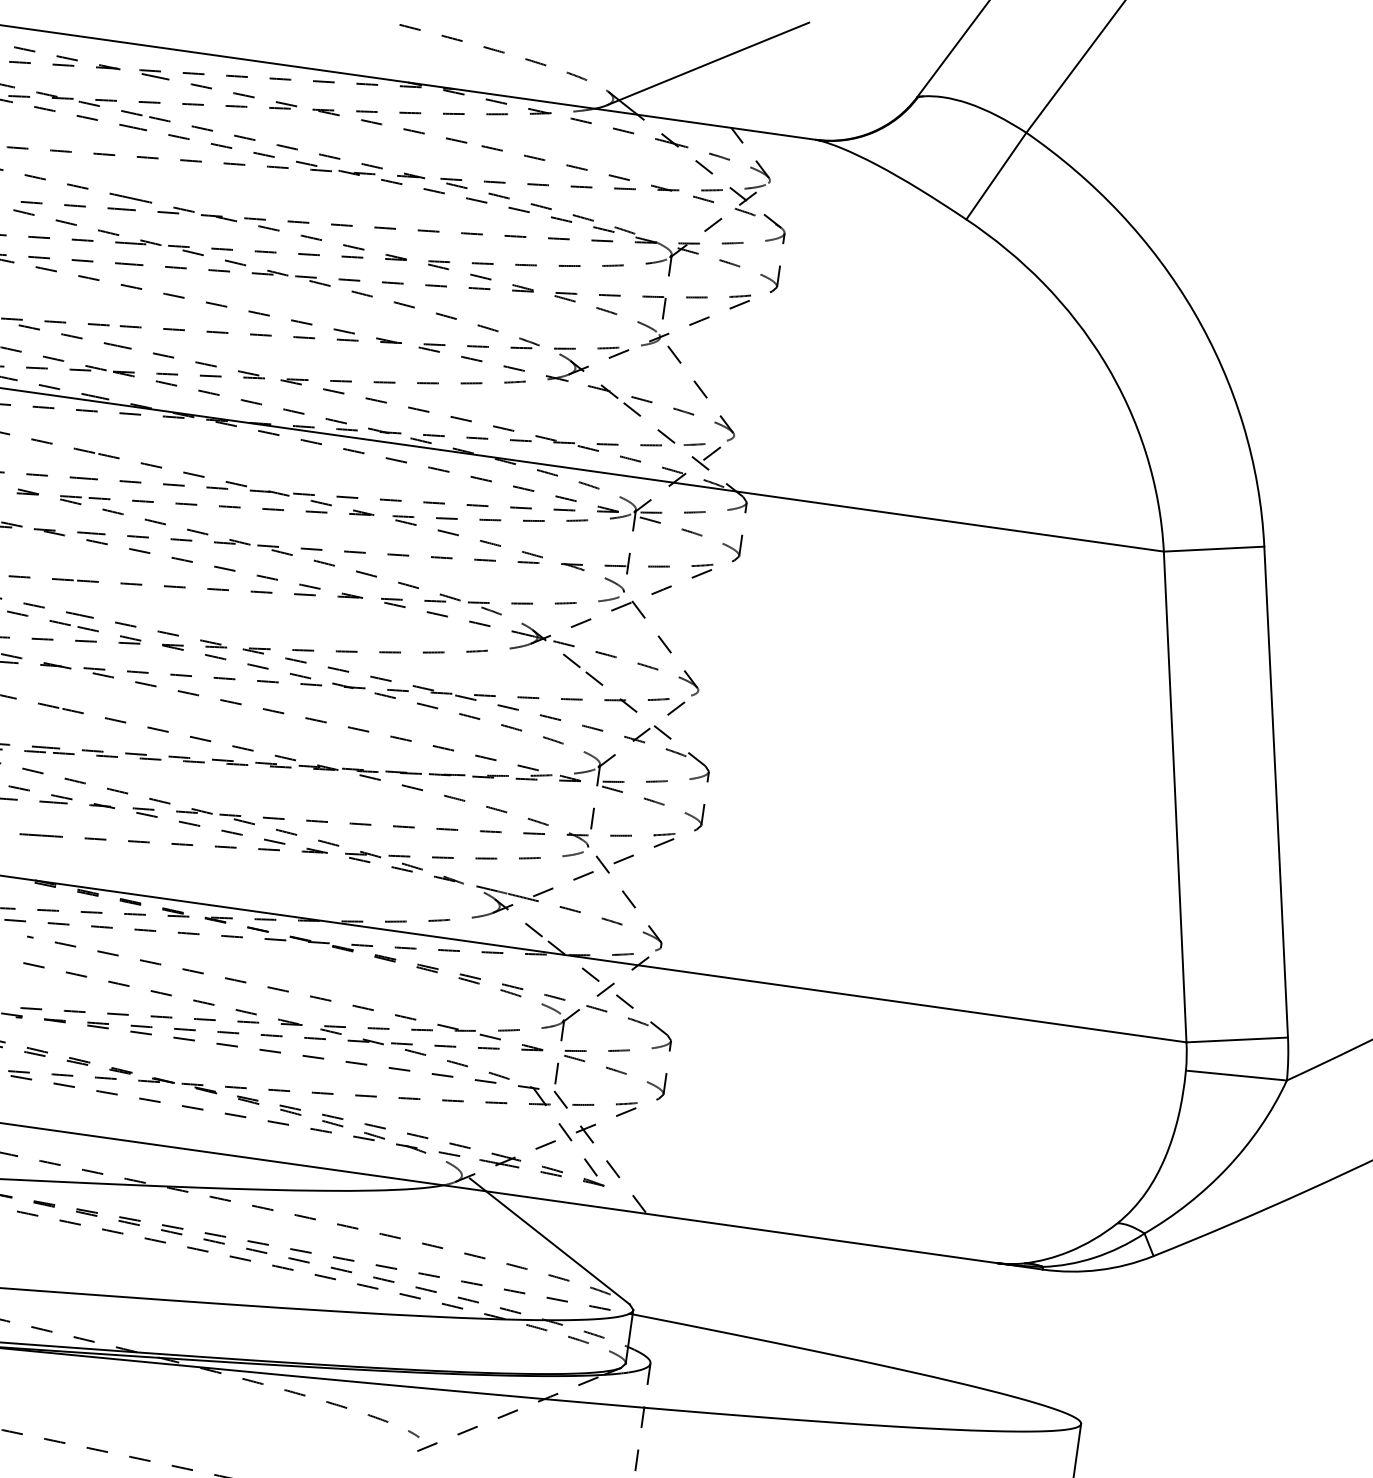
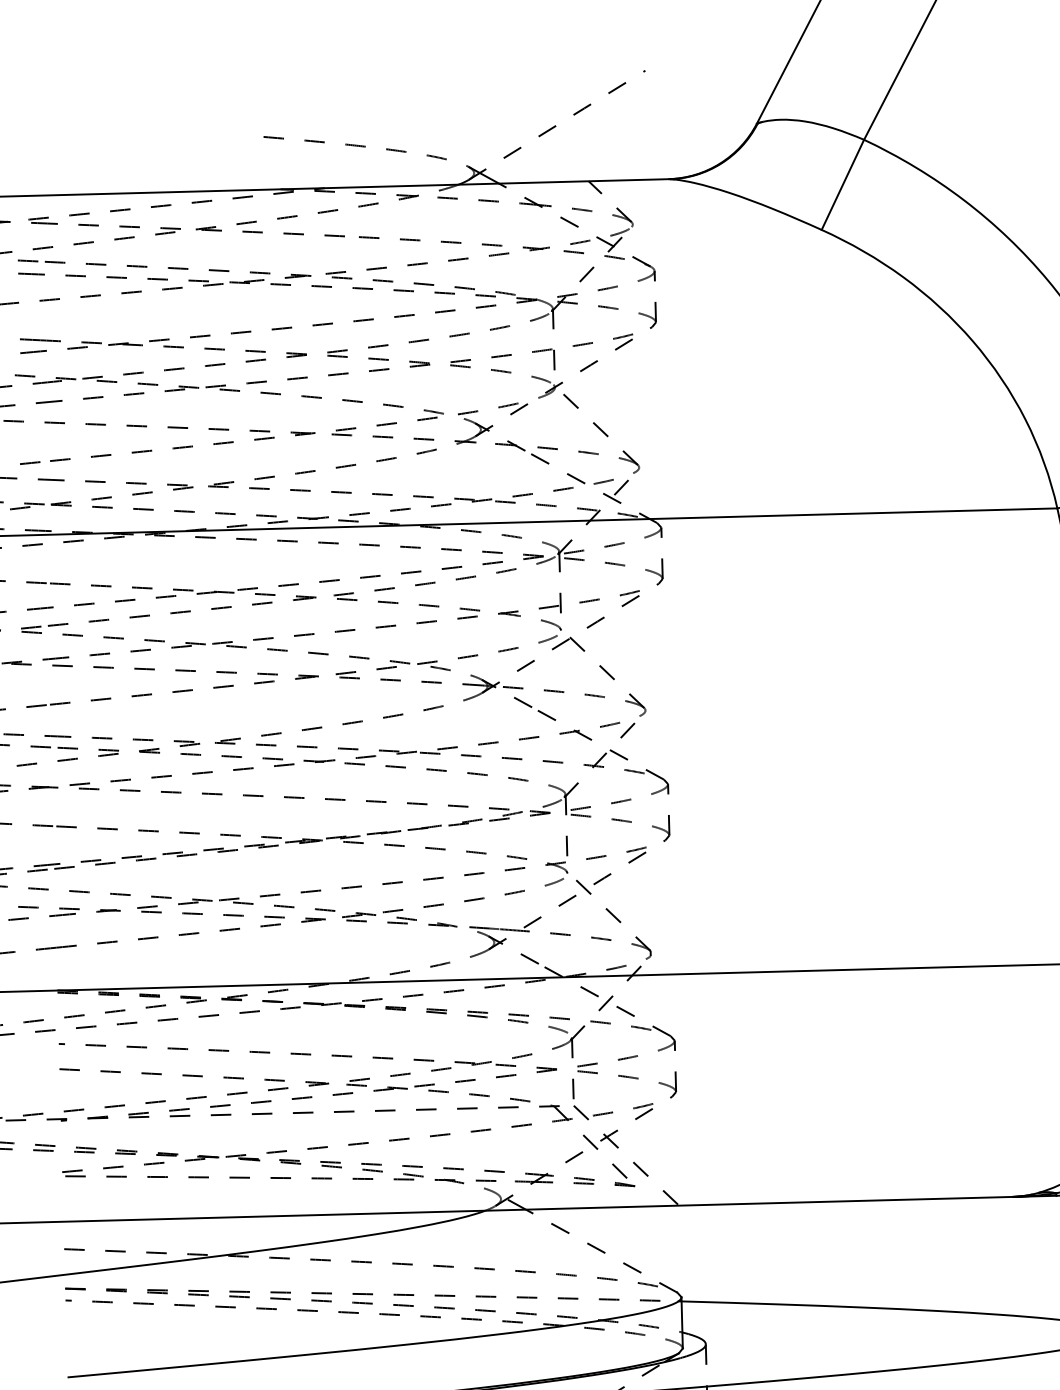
line: (709, 63) -> (558, 124), solid -> dashed
line: (557, 1247) -> (601, 1250), solid -> dashed

